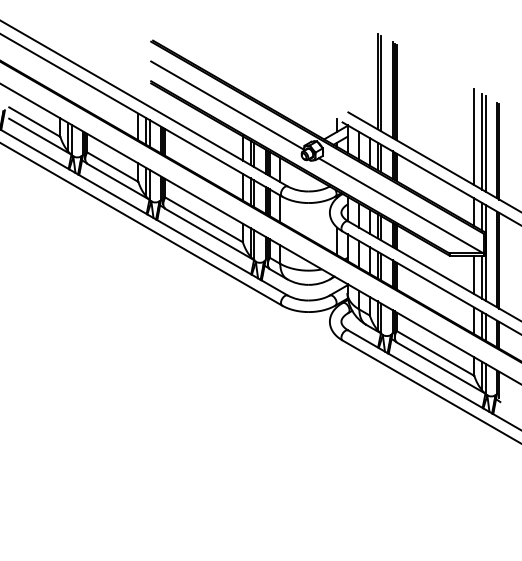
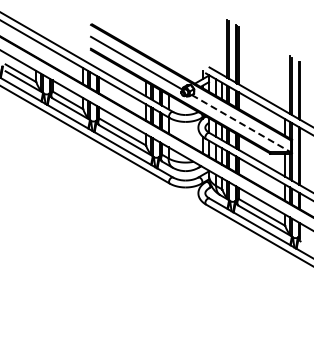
line: (474, 137) -> (285, 82), removed
line: (401, 205) -> (241, 123), solid -> dashed

